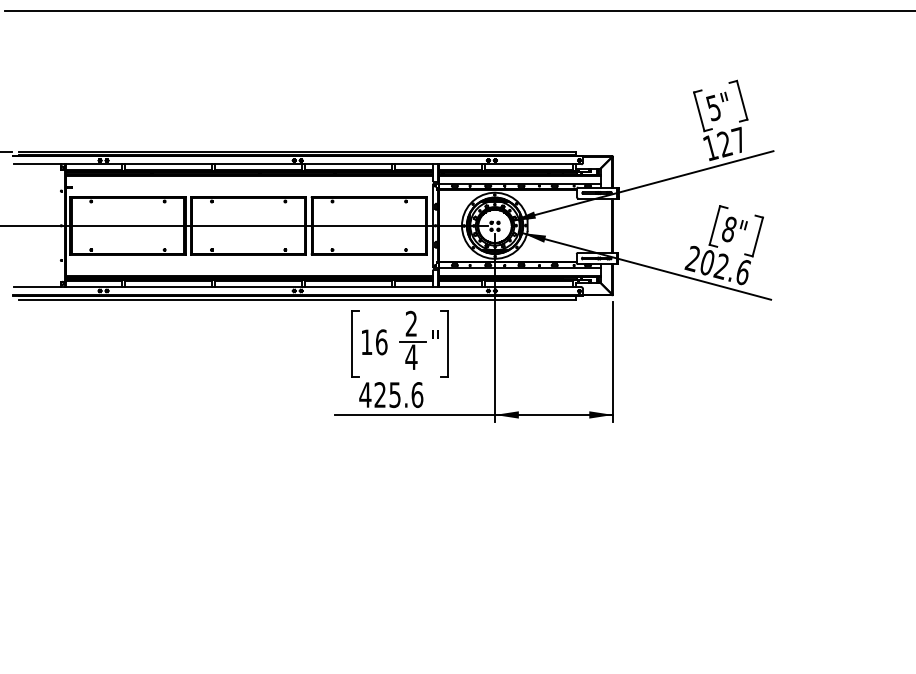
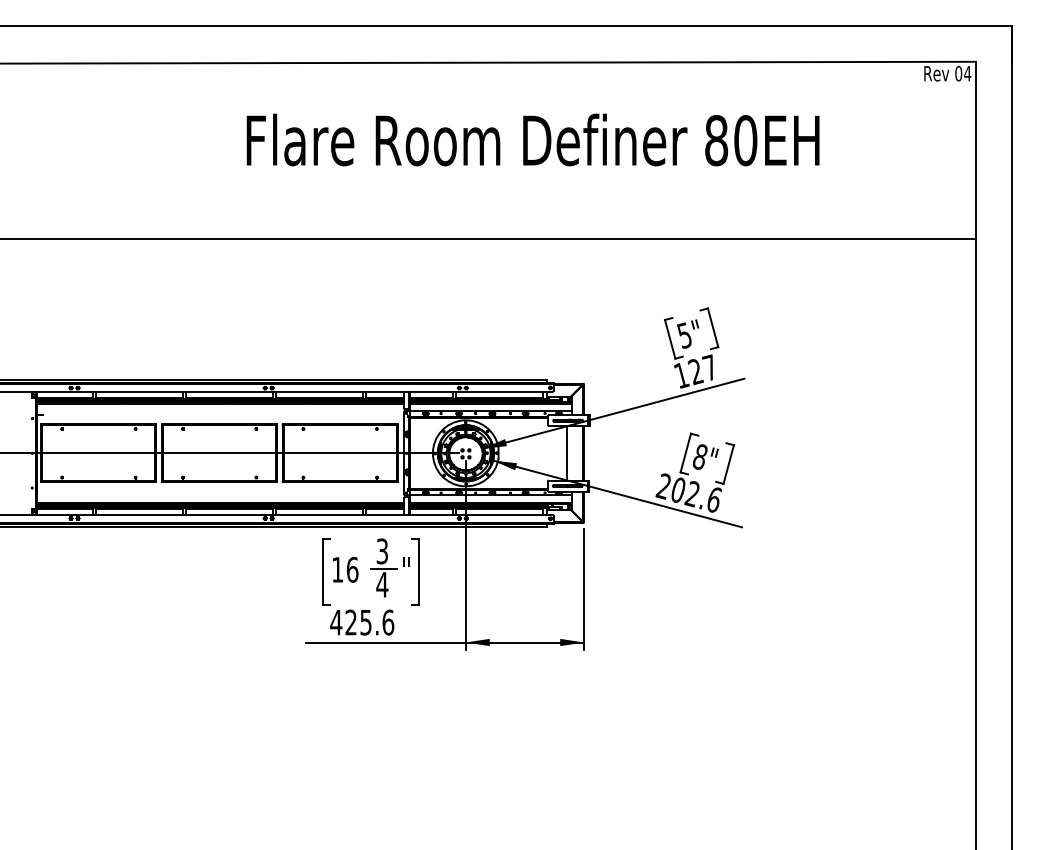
line: (595, 225) -> (566, 453), added
text: (410, 323) -> (381, 551), 2 -> 3

